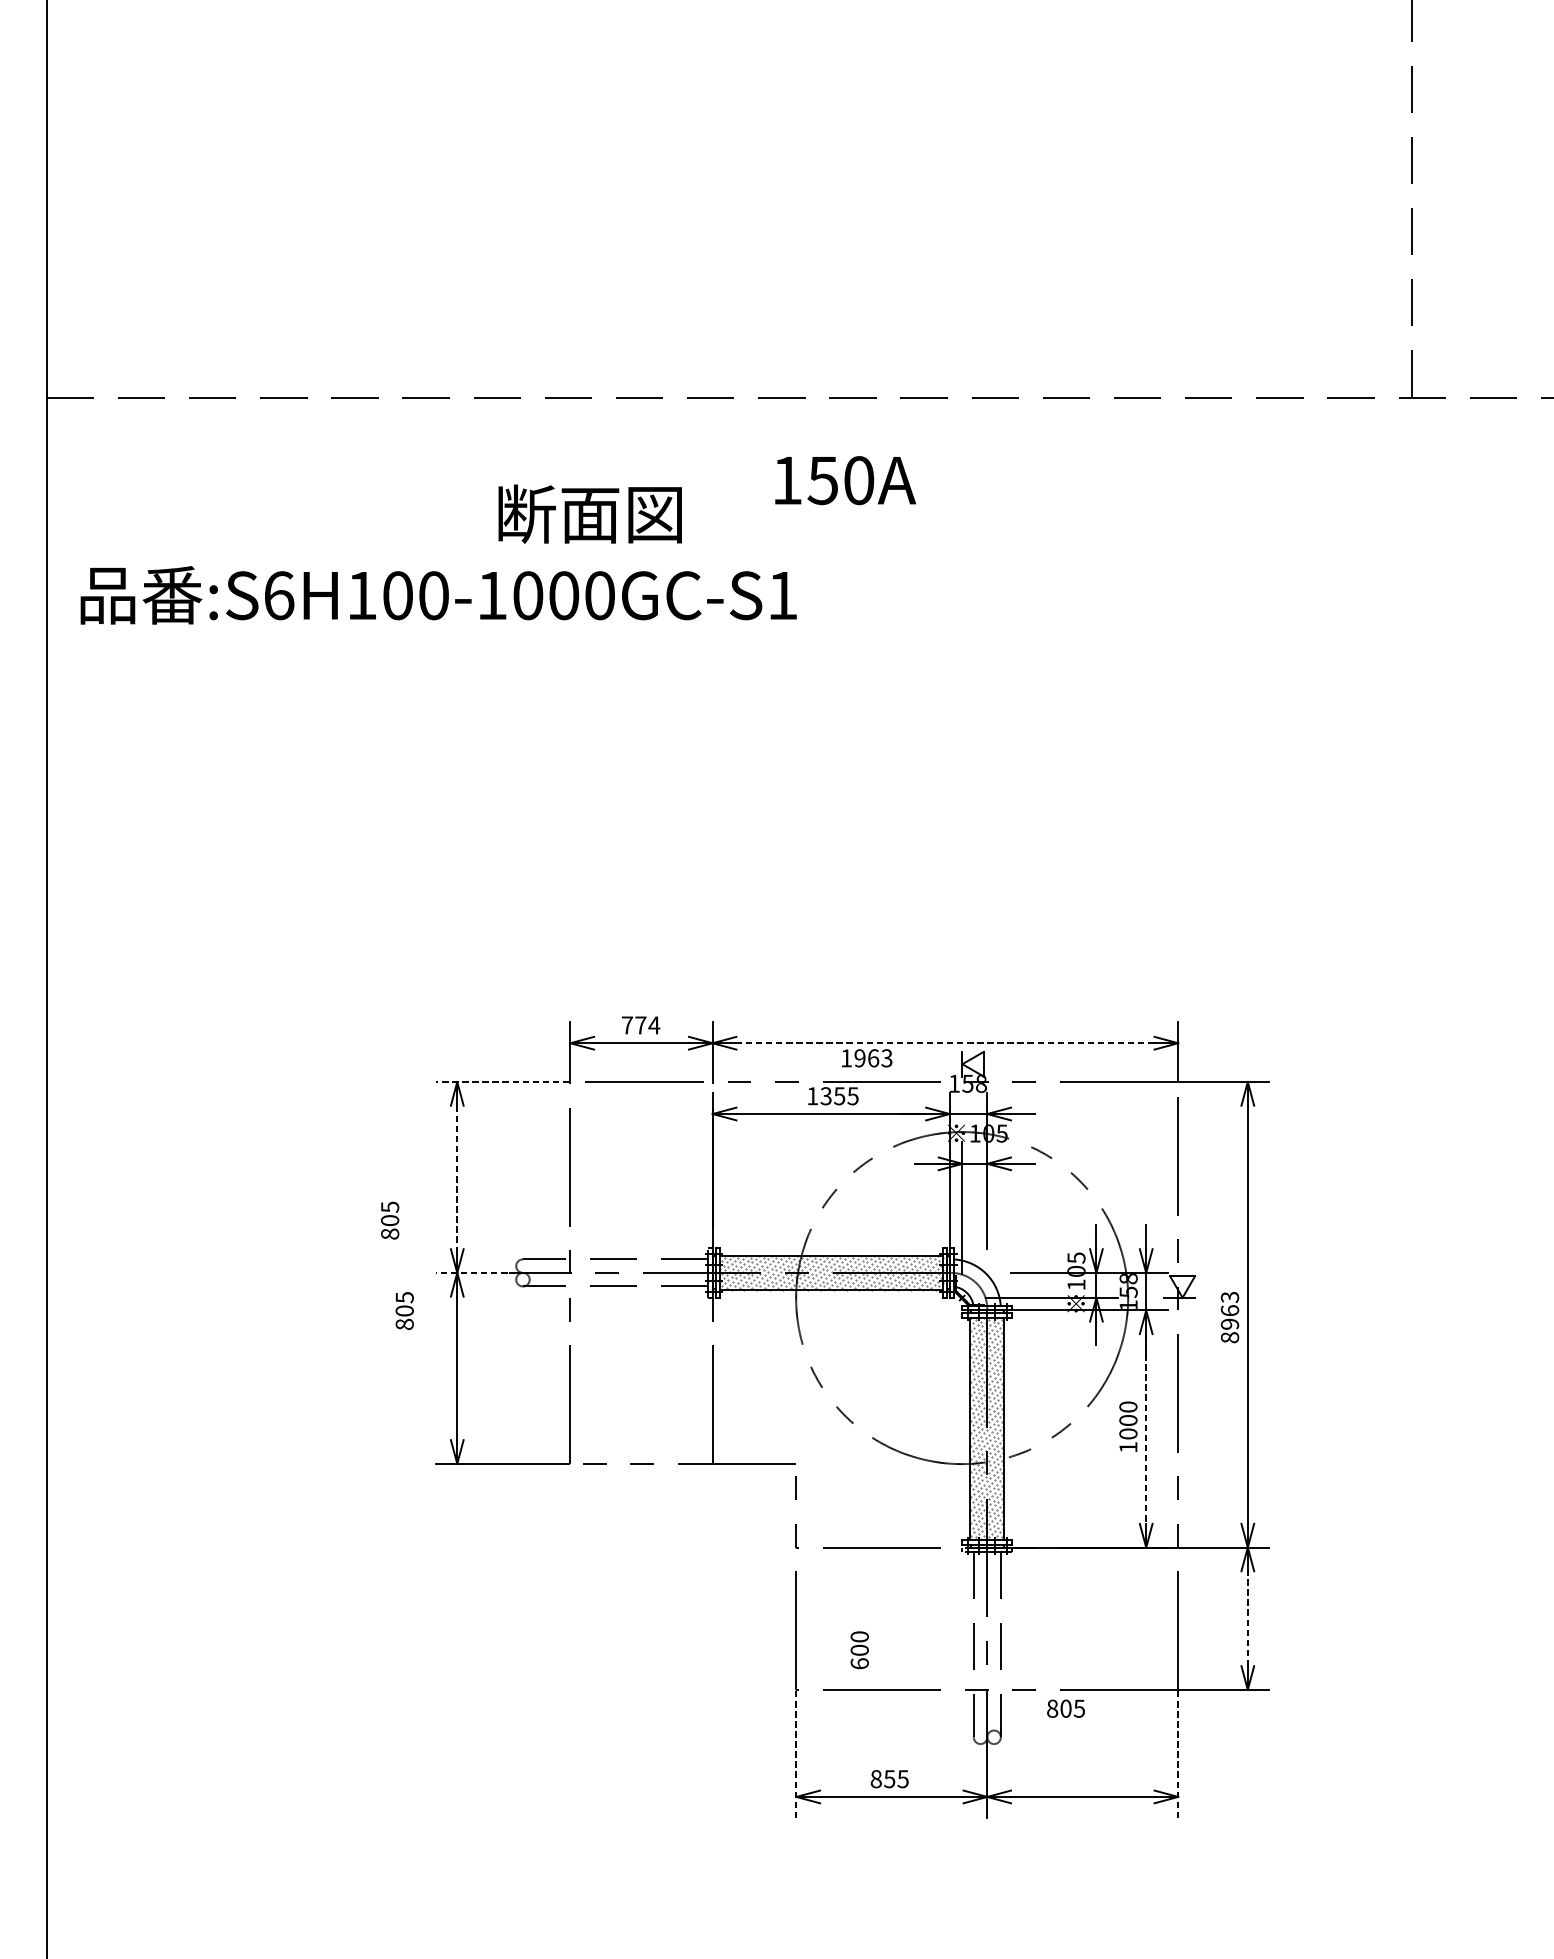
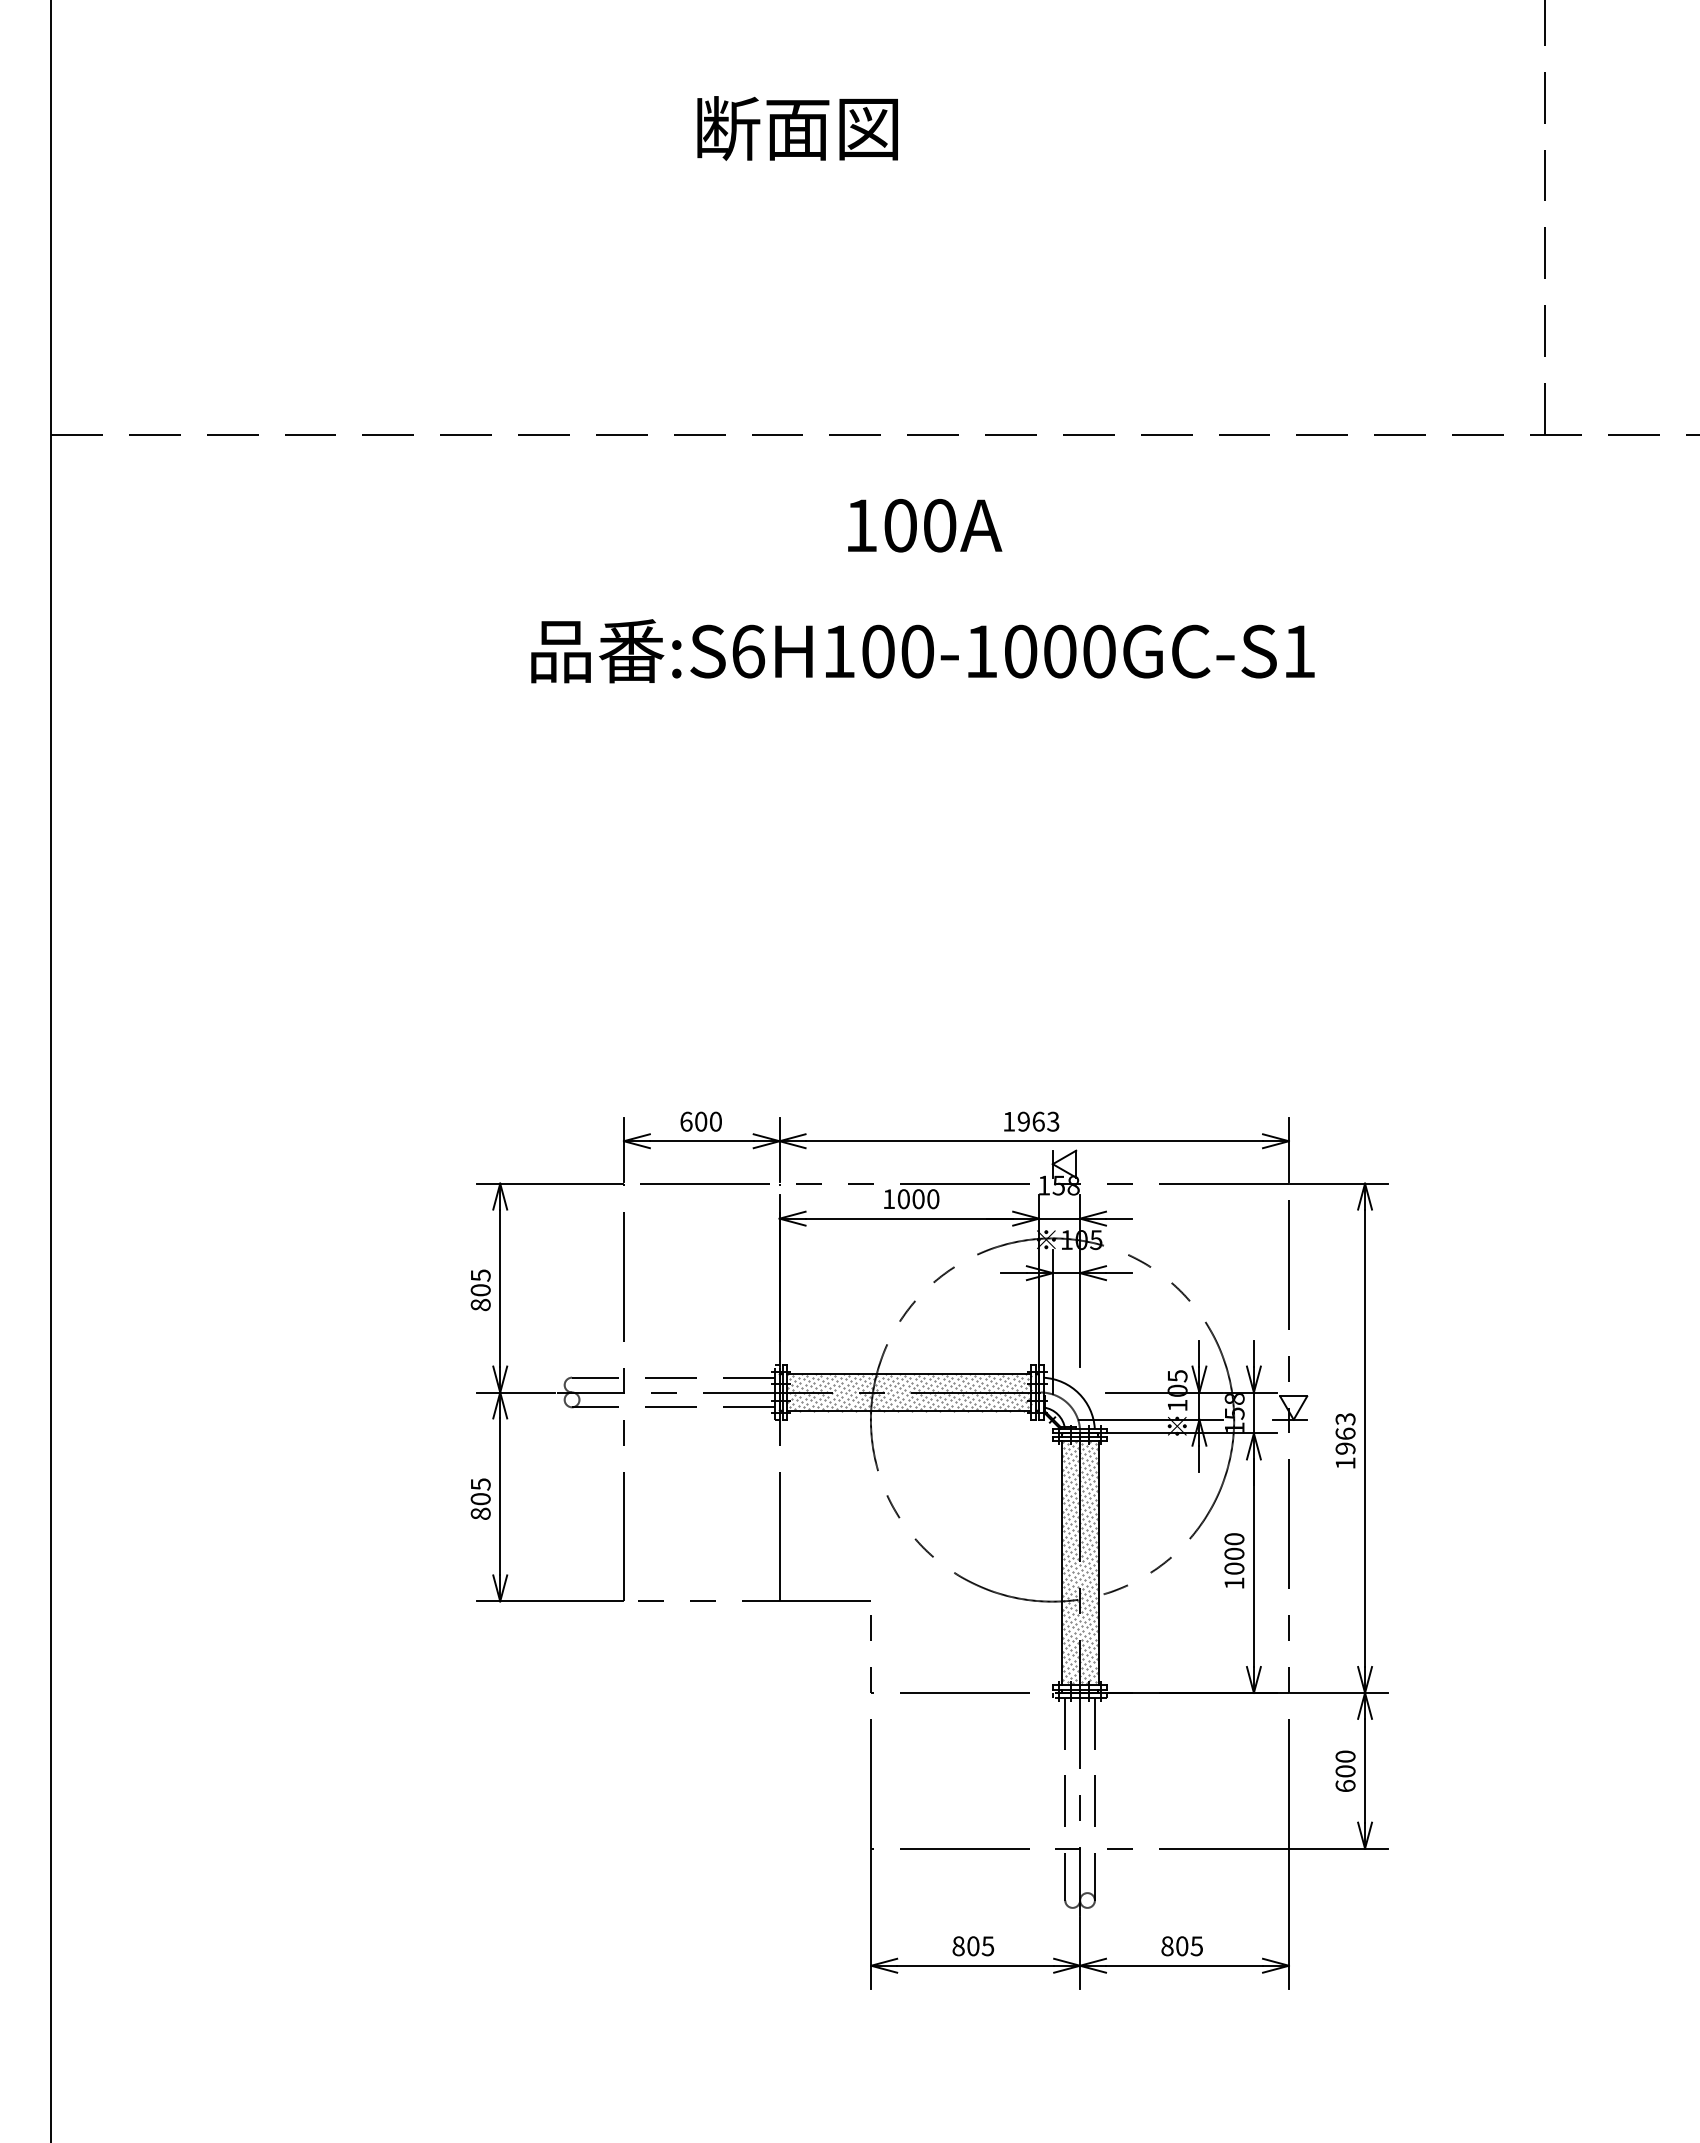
text: (822, 480) -> (899, 525), 150A -> 100A
text: (590, 514) -> (797, 128), moved
text: (438, 595) -> (922, 651), moved
text: (641, 1025) -> (701, 1121), 774 -> 600
line: (945, 1043) -> (1034, 1141), dashed -> solid
text: (867, 1058) -> (1031, 1121), moved
line: (502, 1081) -> (549, 1183), dashed -> solid
text: (839, 1096) -> (918, 1199), 1355 -> 1000
line: (457, 1177) -> (500, 1288), dashed -> solid
text: (389, 1220) -> (480, 1290), moved
line: (471, 1272) -> (515, 1392), dashed -> solid
text: (404, 1310) -> (480, 1498), moved
text: (1229, 1337) -> (1345, 1463), 8963 -> 1963
line: (1145, 1429) -> (1253, 1563), dashed -> solid
line: (1248, 1618) -> (1365, 1770), dashed -> solid
text: (859, 1649) -> (1345, 1770), moved
text: (1065, 1708) -> (1181, 1946), moved
line: (796, 1754) -> (871, 1919), dashed -> solid
line: (1177, 1754) -> (1288, 1919), dashed -> solid
text: (889, 1779) -> (973, 1946), 855 -> 805

